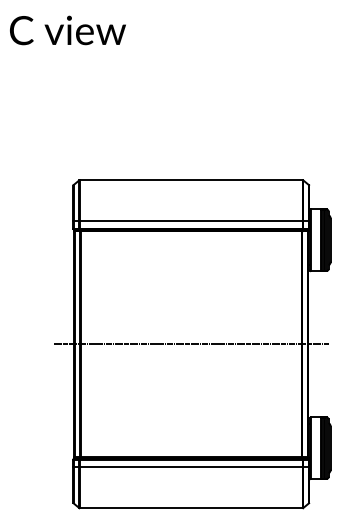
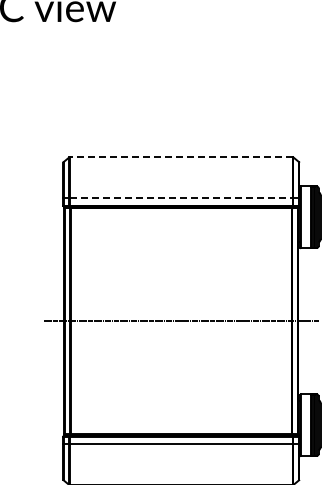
line: (191, 180) -> (181, 157), solid -> dashed
line: (191, 221) -> (181, 198), solid -> dashed

